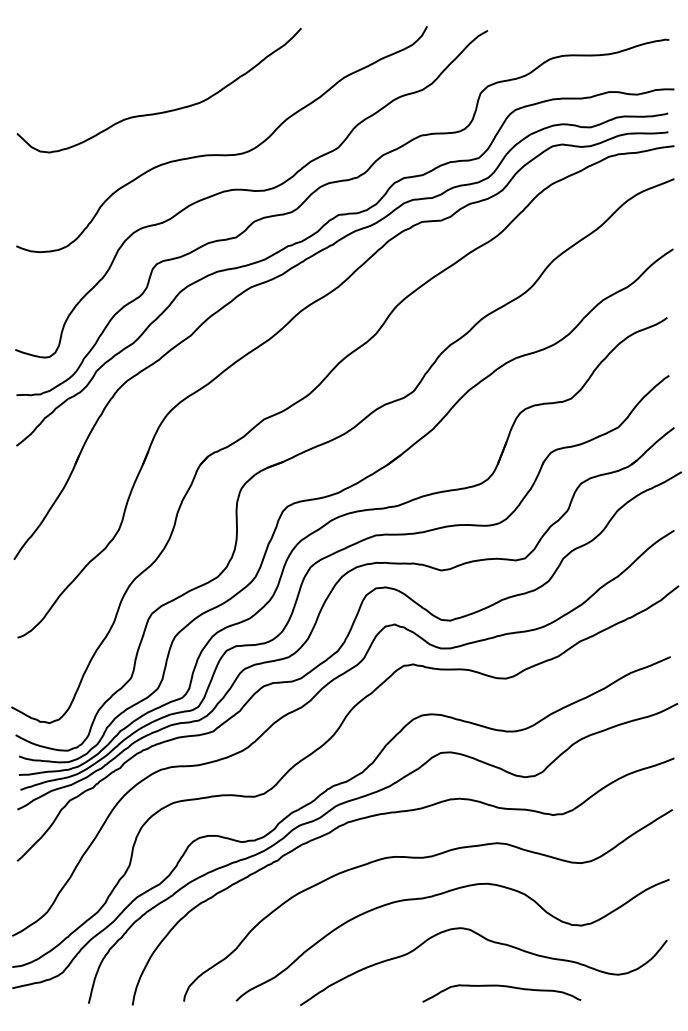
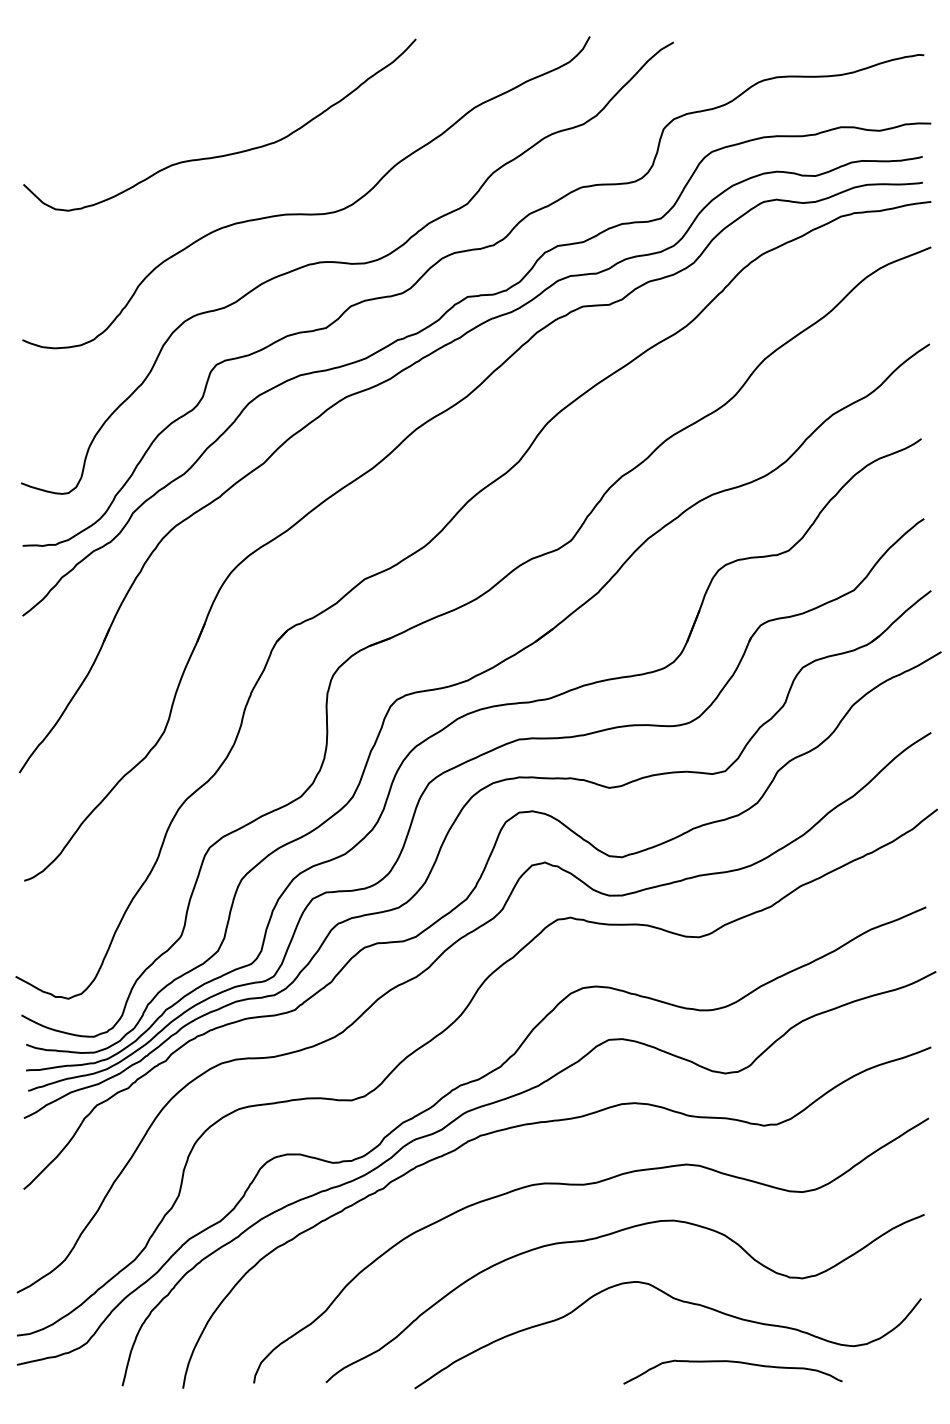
curve: (501, 986) -> (732, 1362), moved

